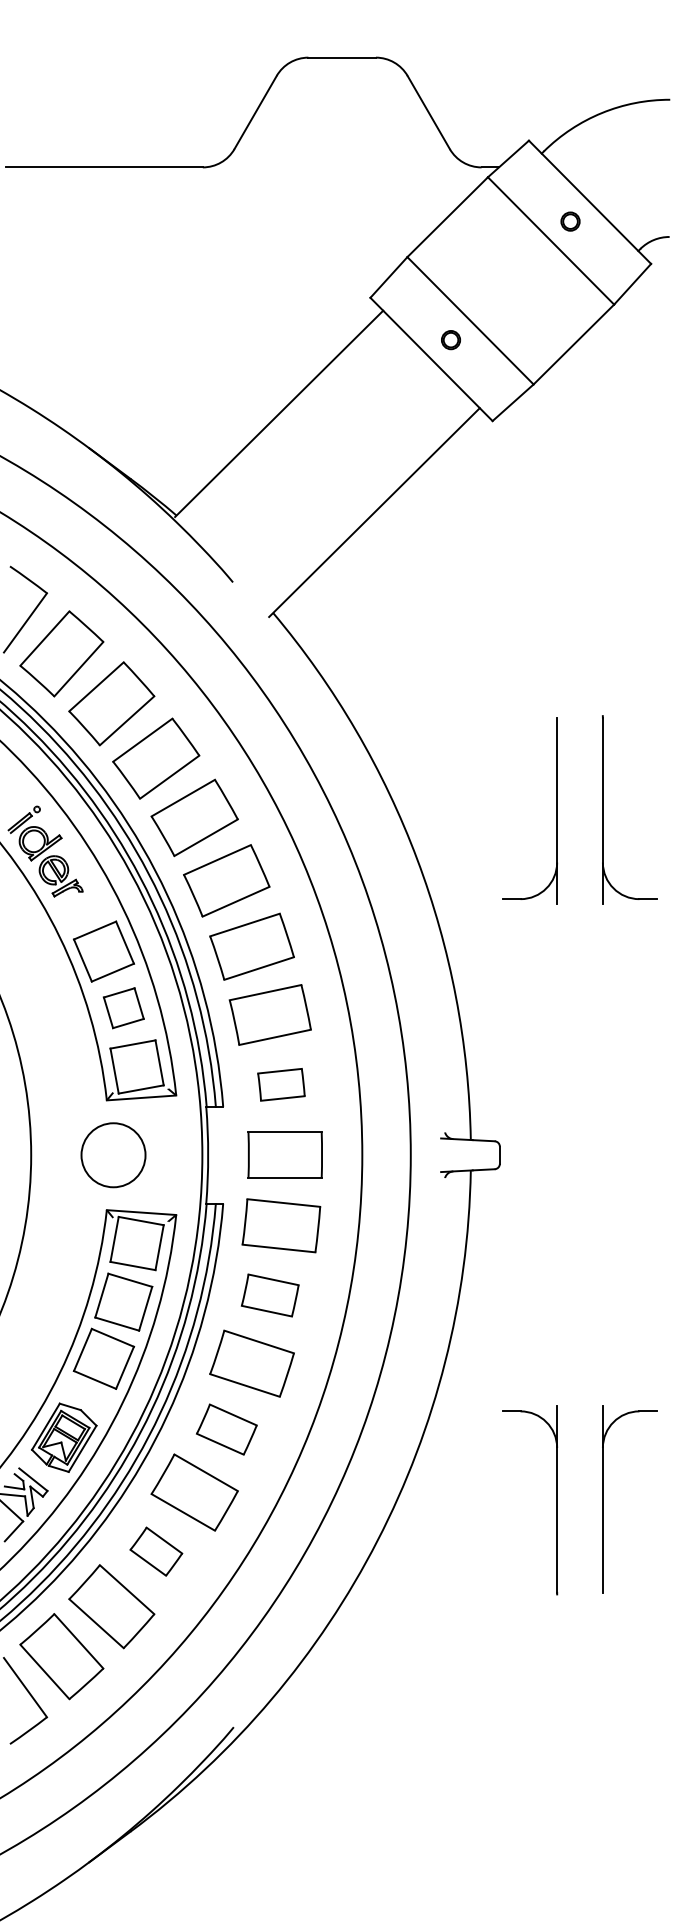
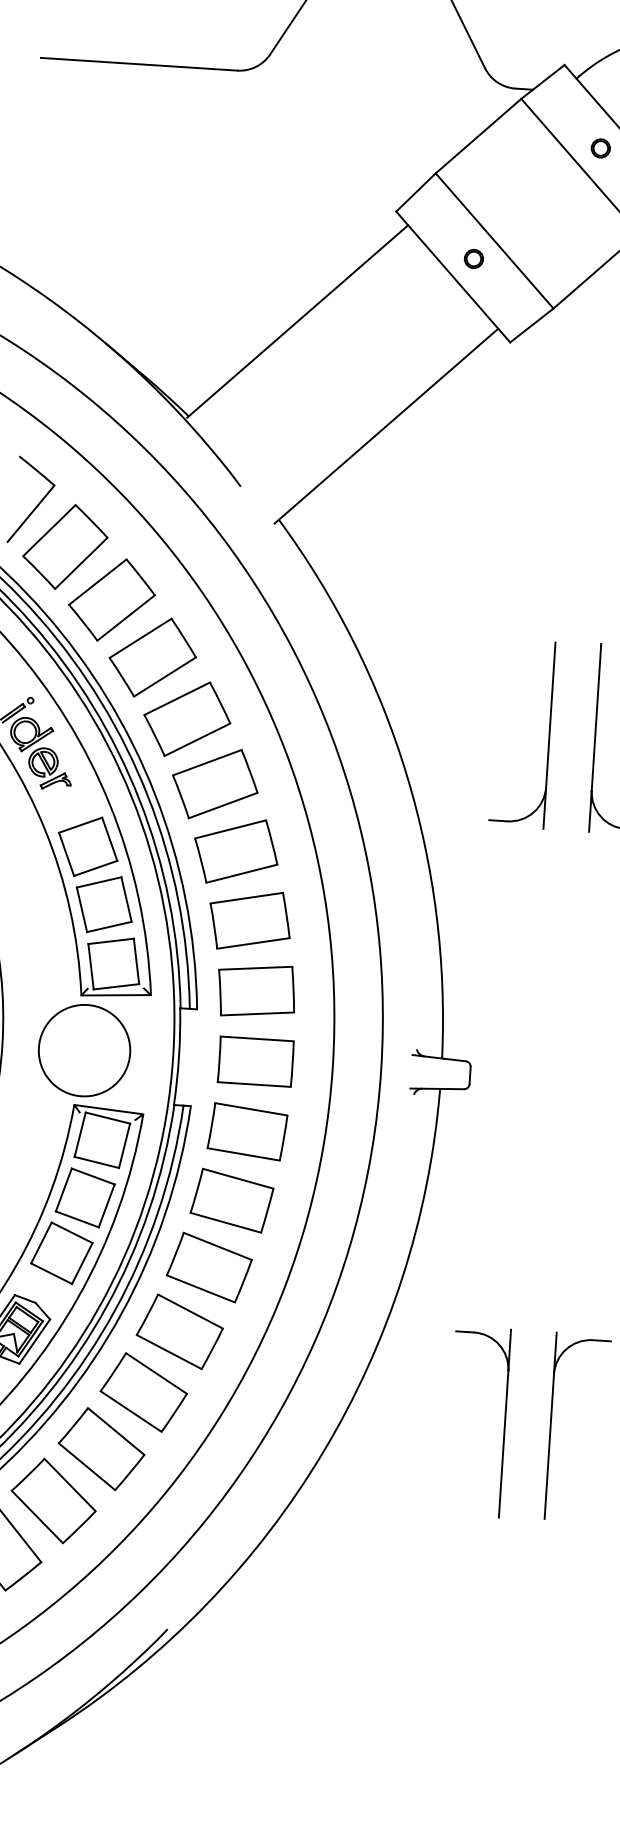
part: (123, 1007) -> (104, 903), size x1.43
part: (281, 1084) -> (256, 990), size x1.67
circle: (113, 1155) -> (84, 1050), size x1.43
part: (269, 1295) -> (231, 1200), size x1.43
part: (226, 1429) -> (179, 1331), size x1.43
part: (156, 1551) -> (101, 1448), size x1.67

